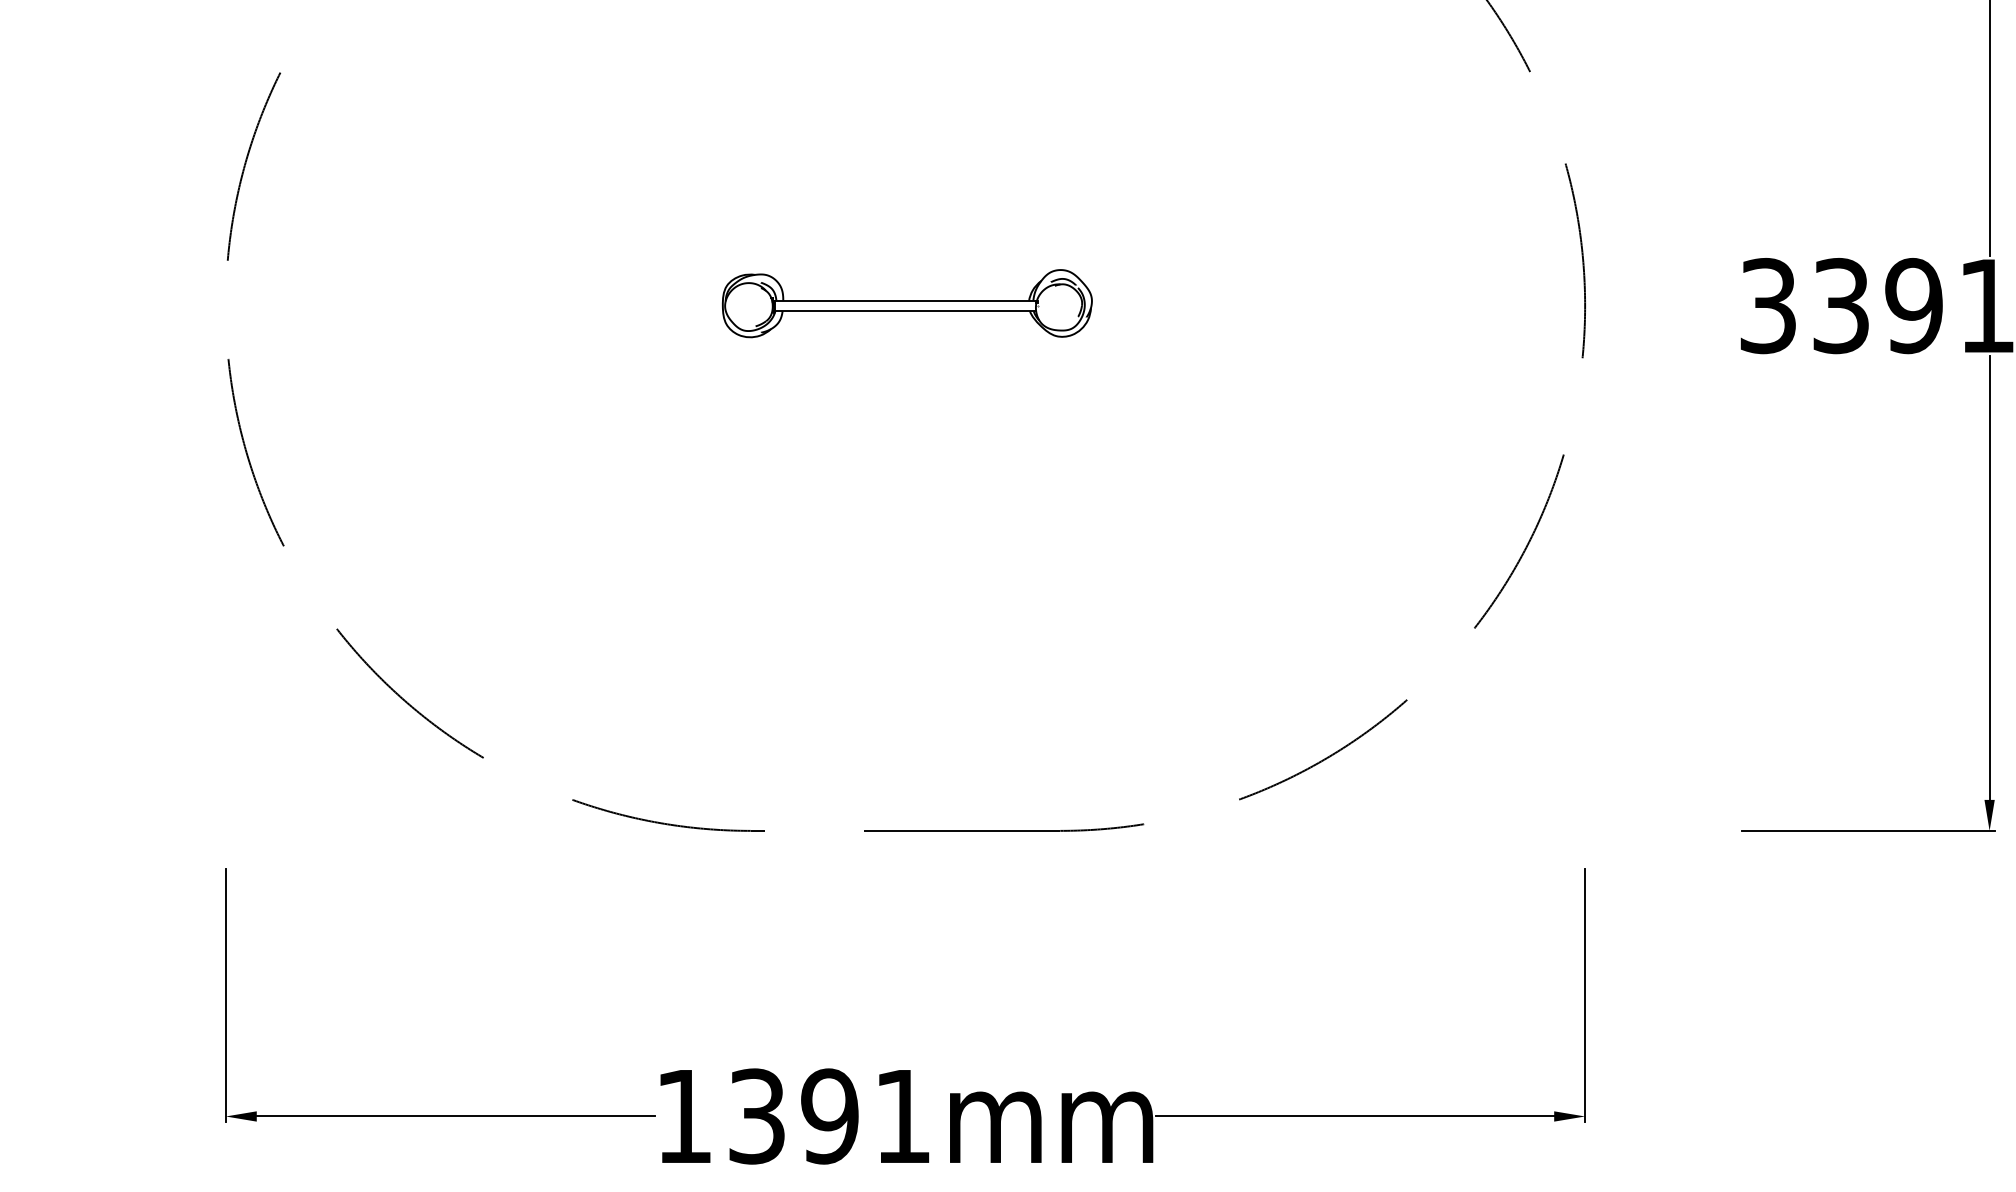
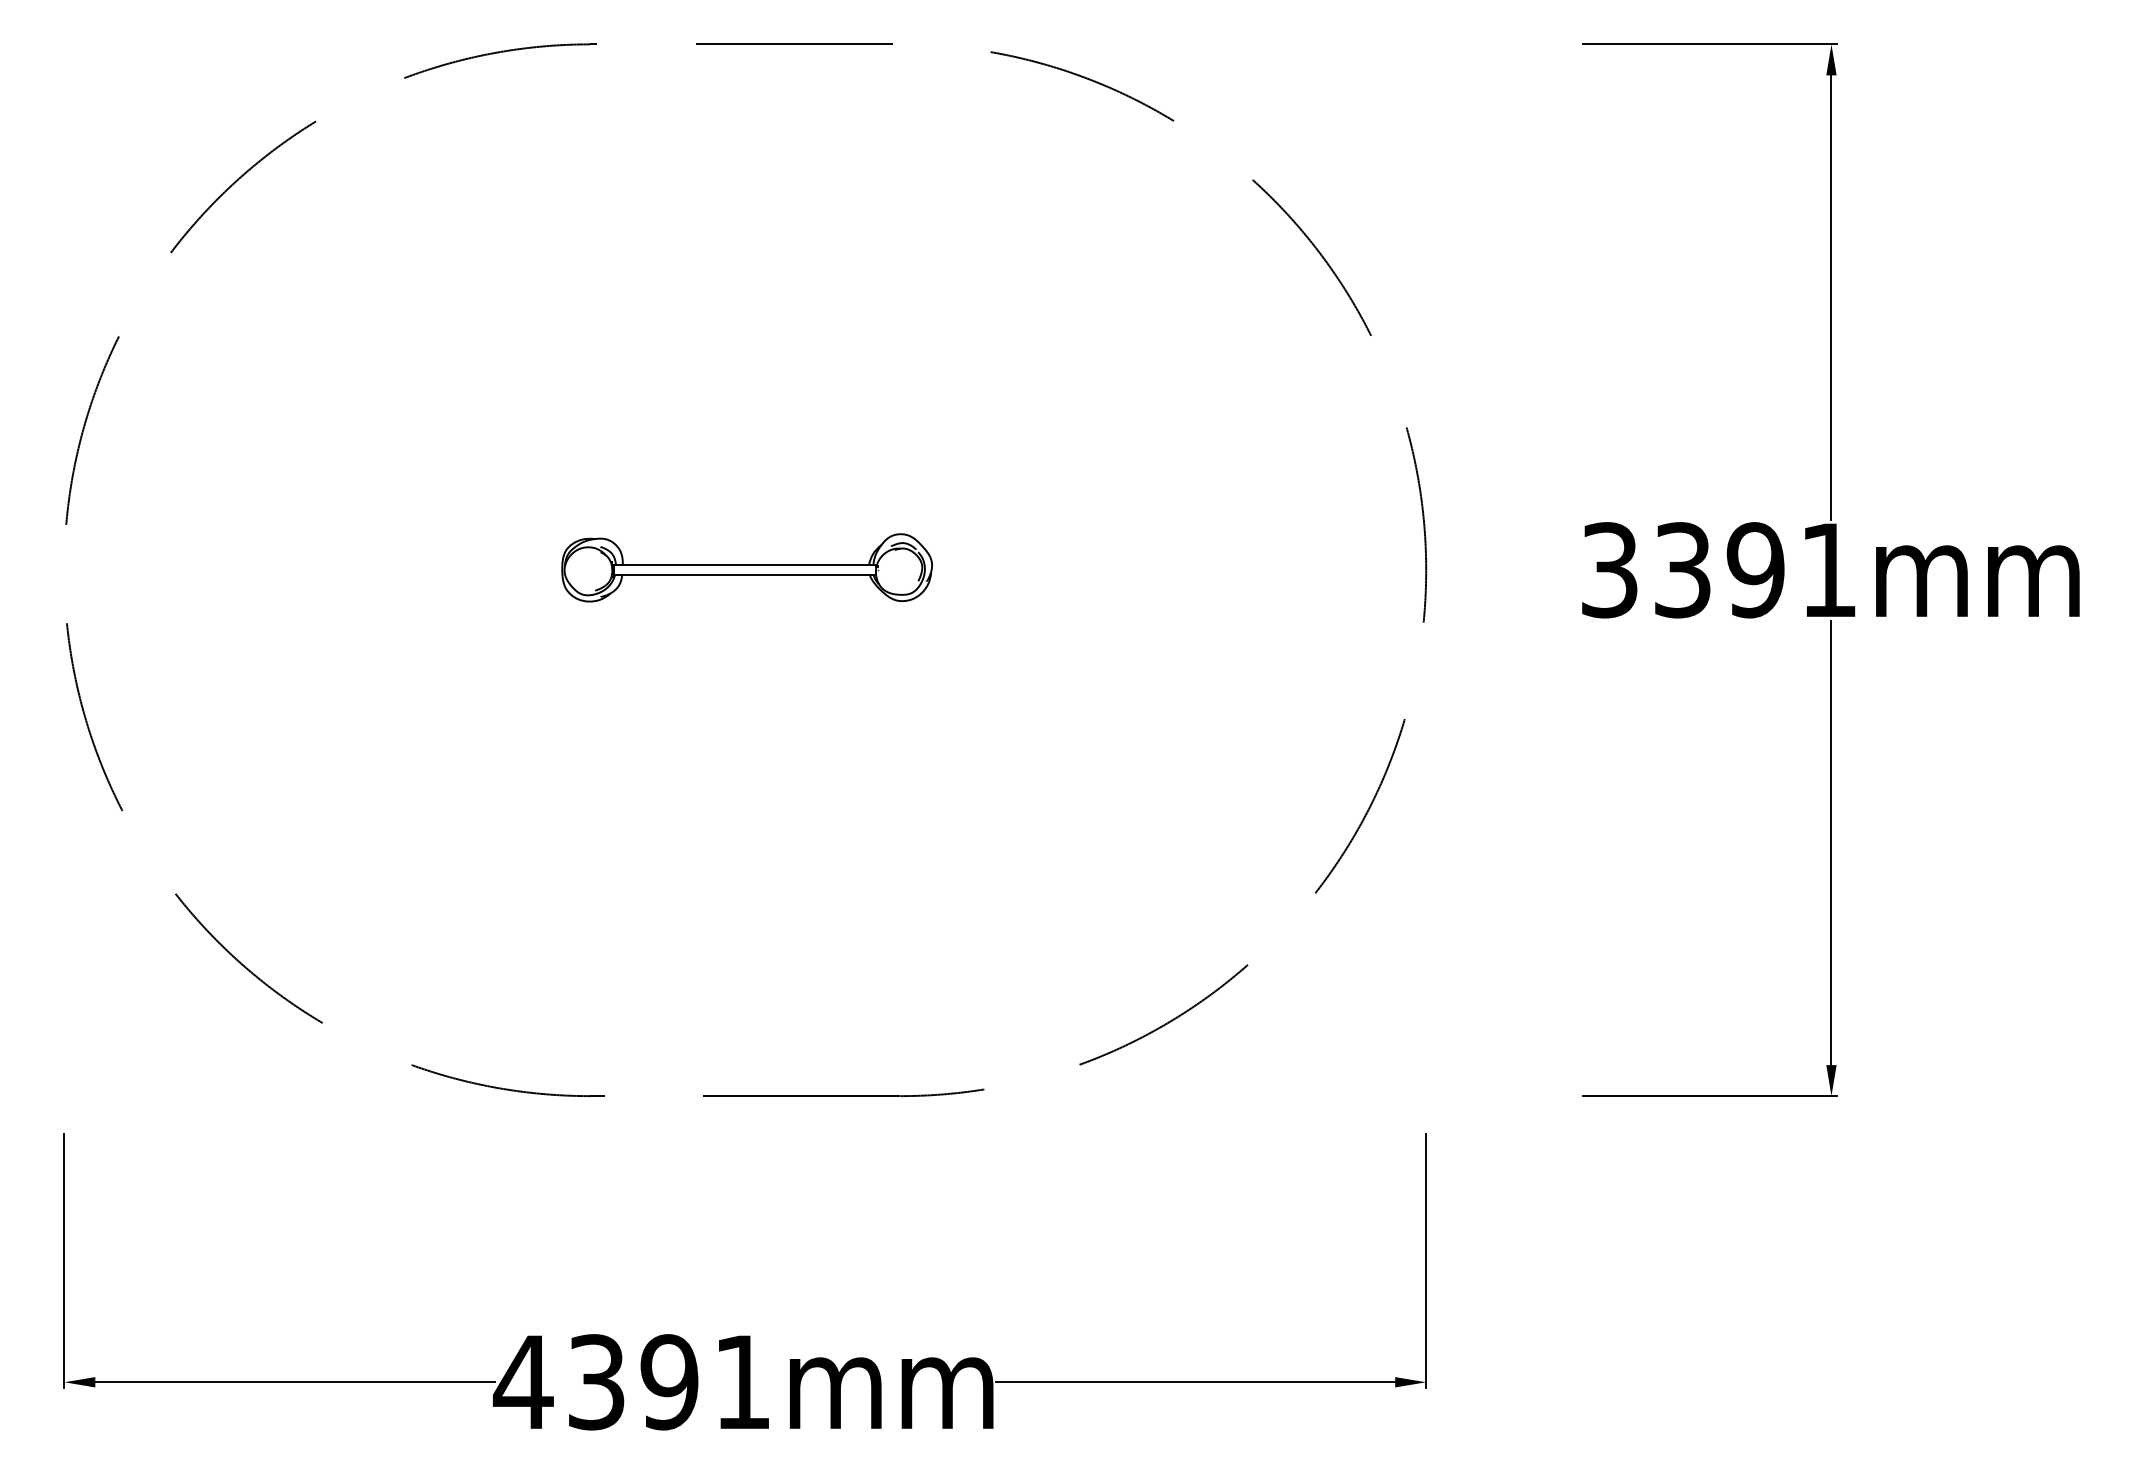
text: (684, 1115) -> (523, 1381), 1391mm -> 4391mm

